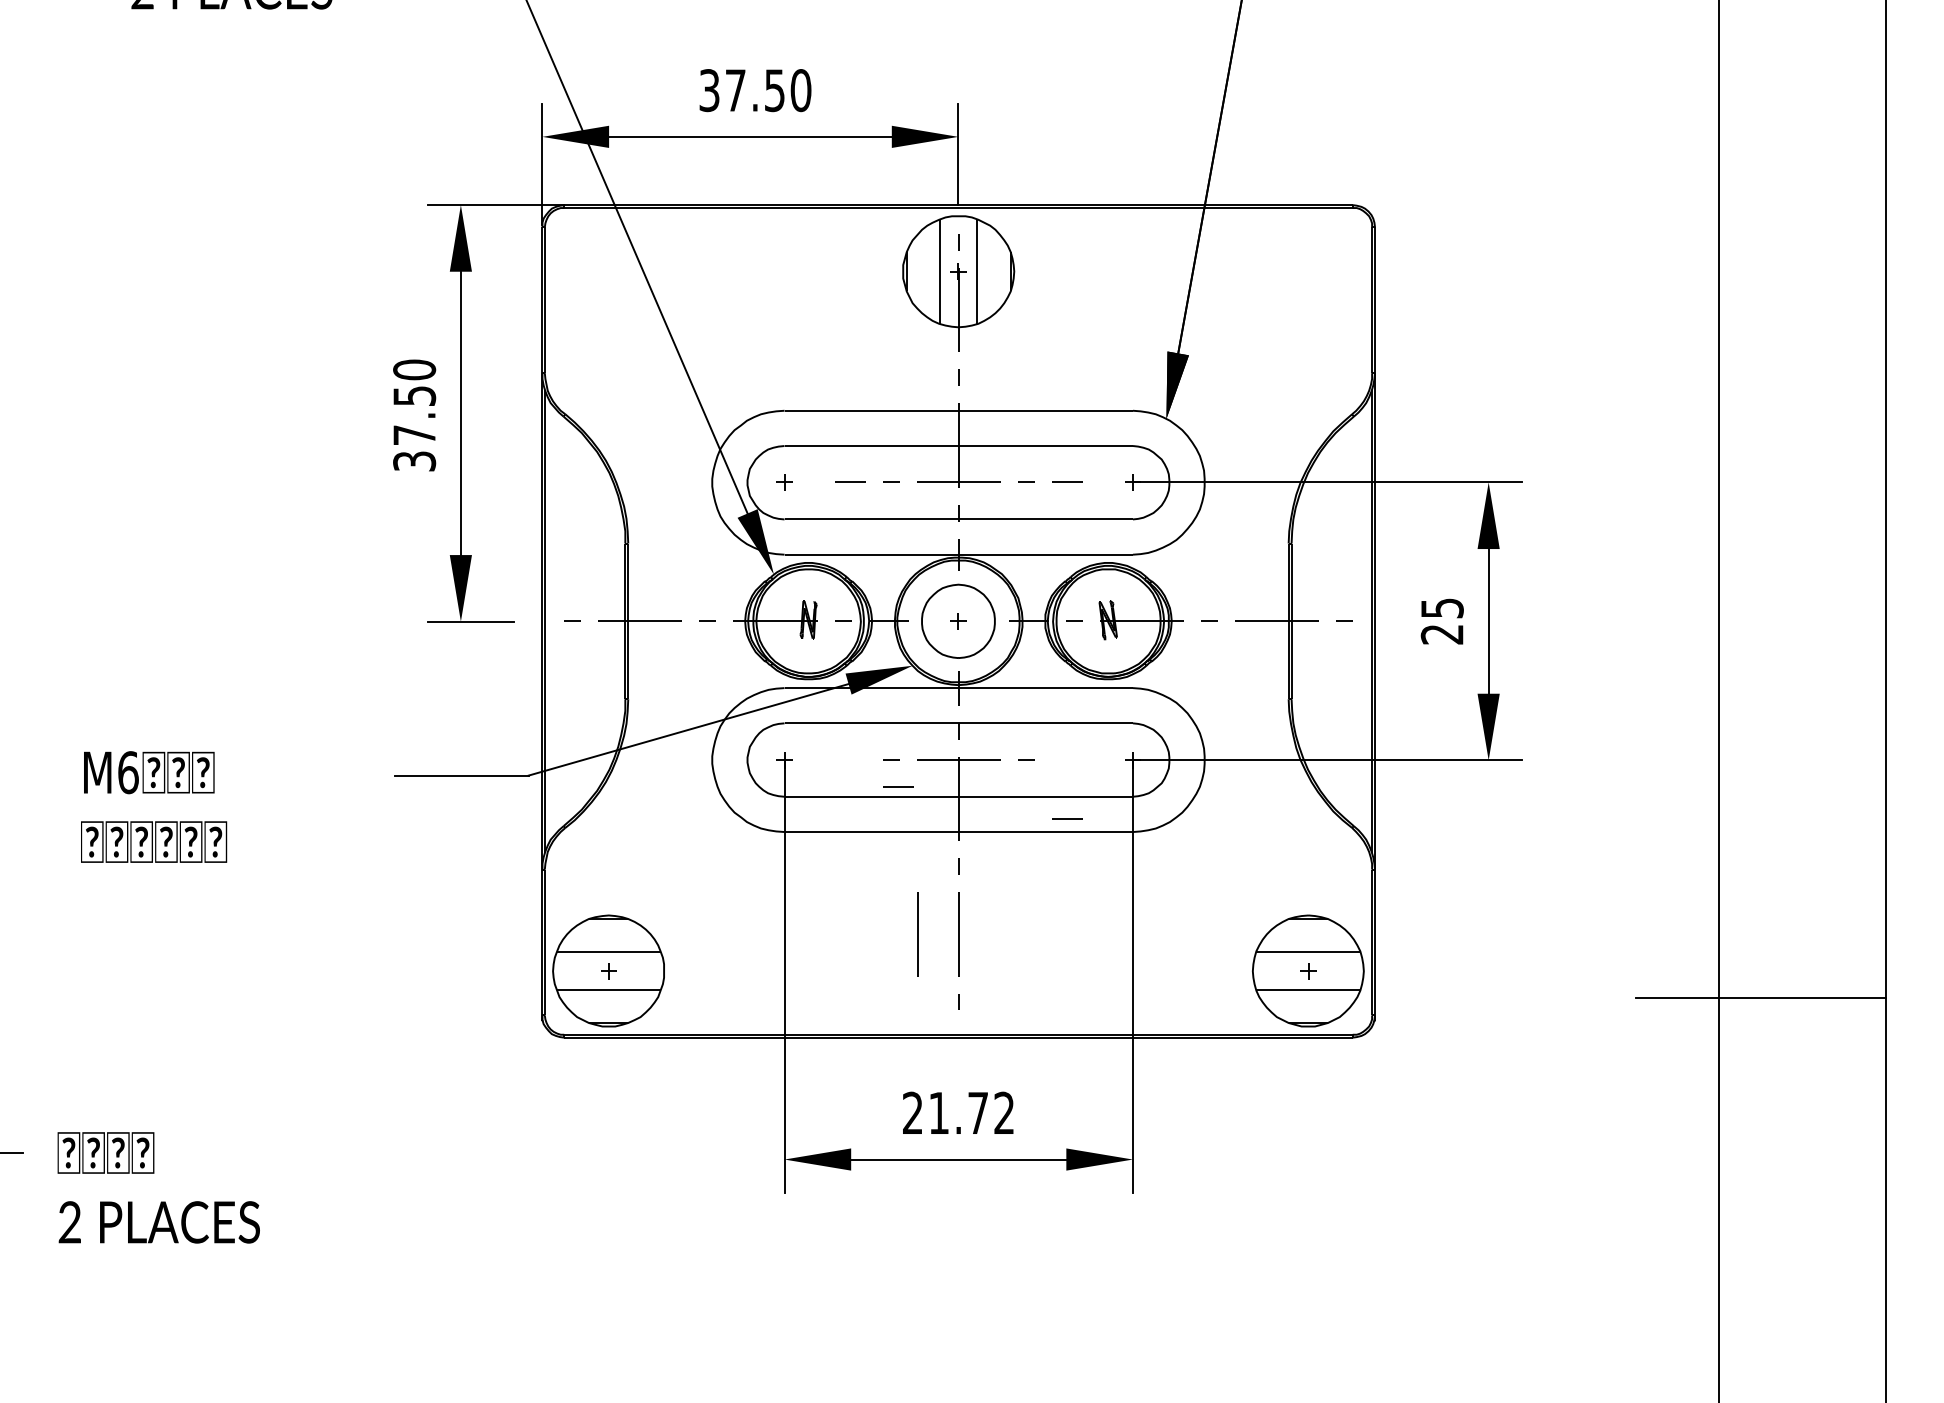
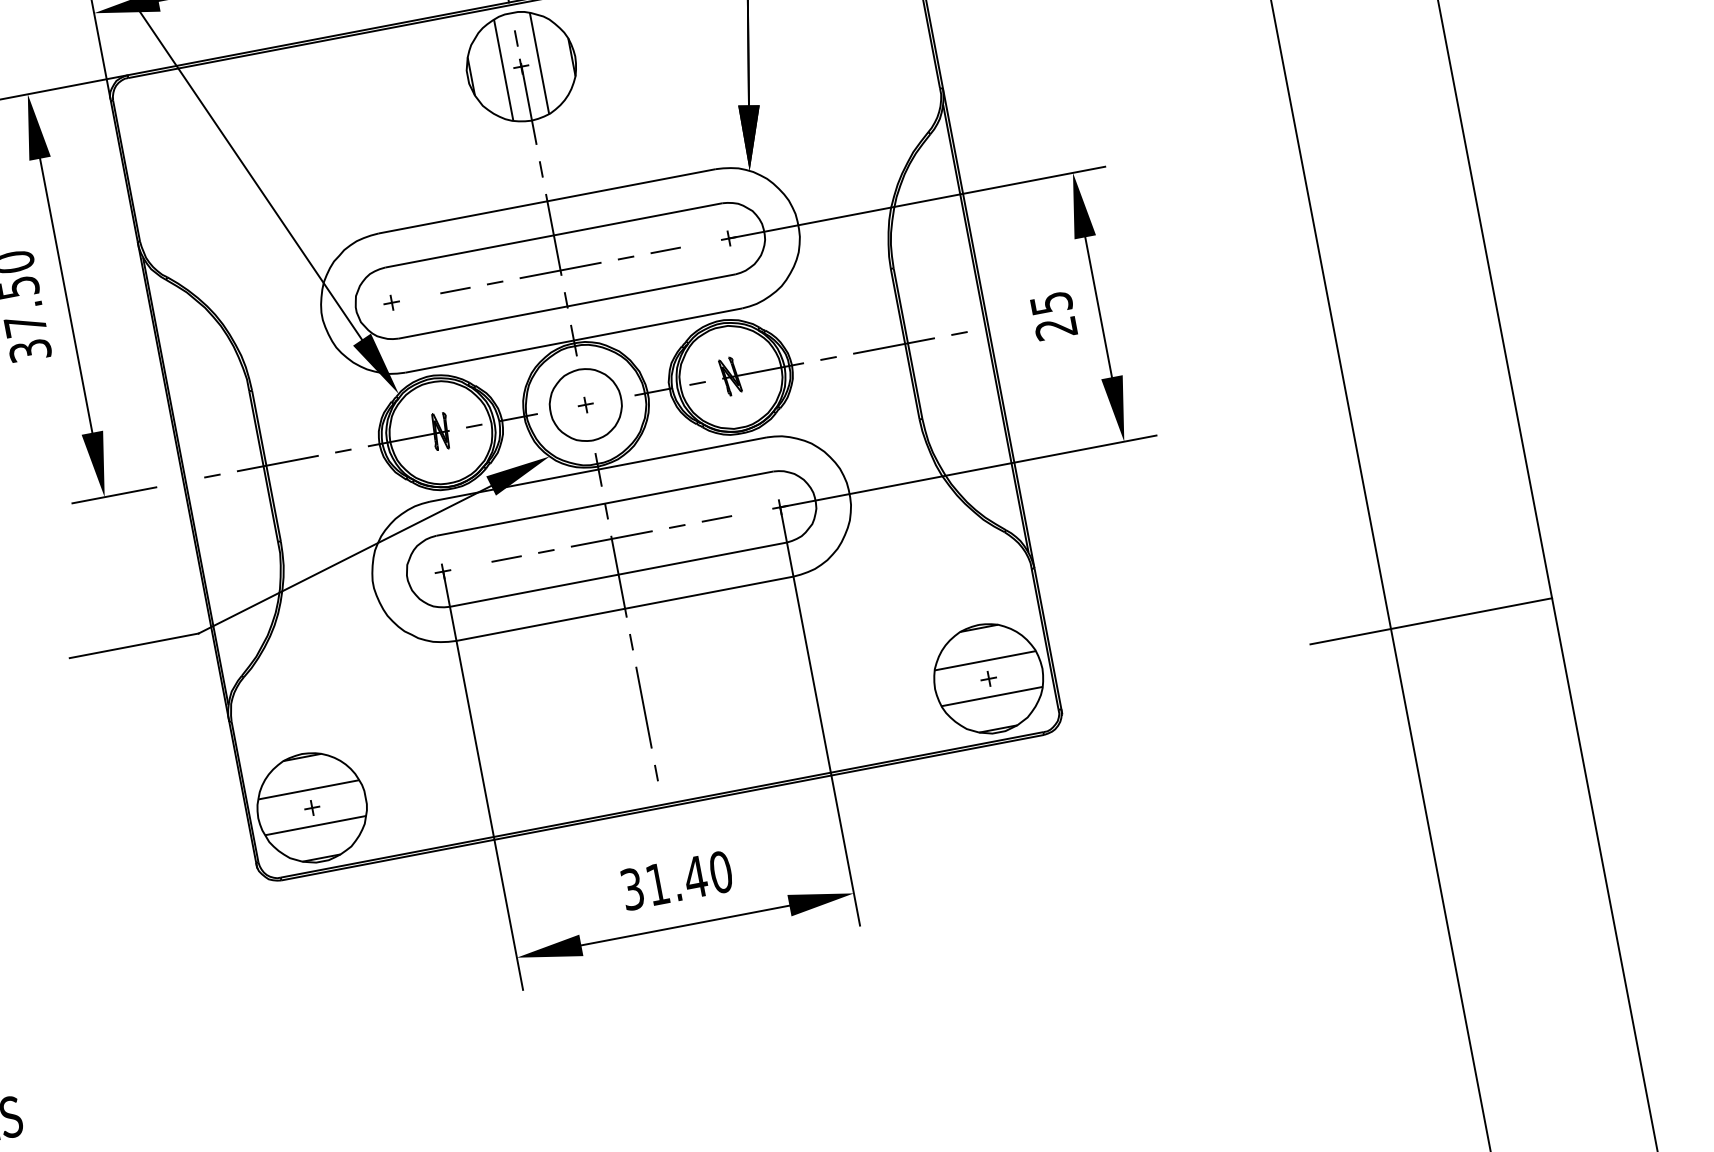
line: (898, 786) -> (506, 558), moved
line: (1067, 818) -> (716, 518), moved
line: (917, 934) -> (603, 715), removed
text: (958, 1112) -> (676, 880), 21.72 -> 31.40

